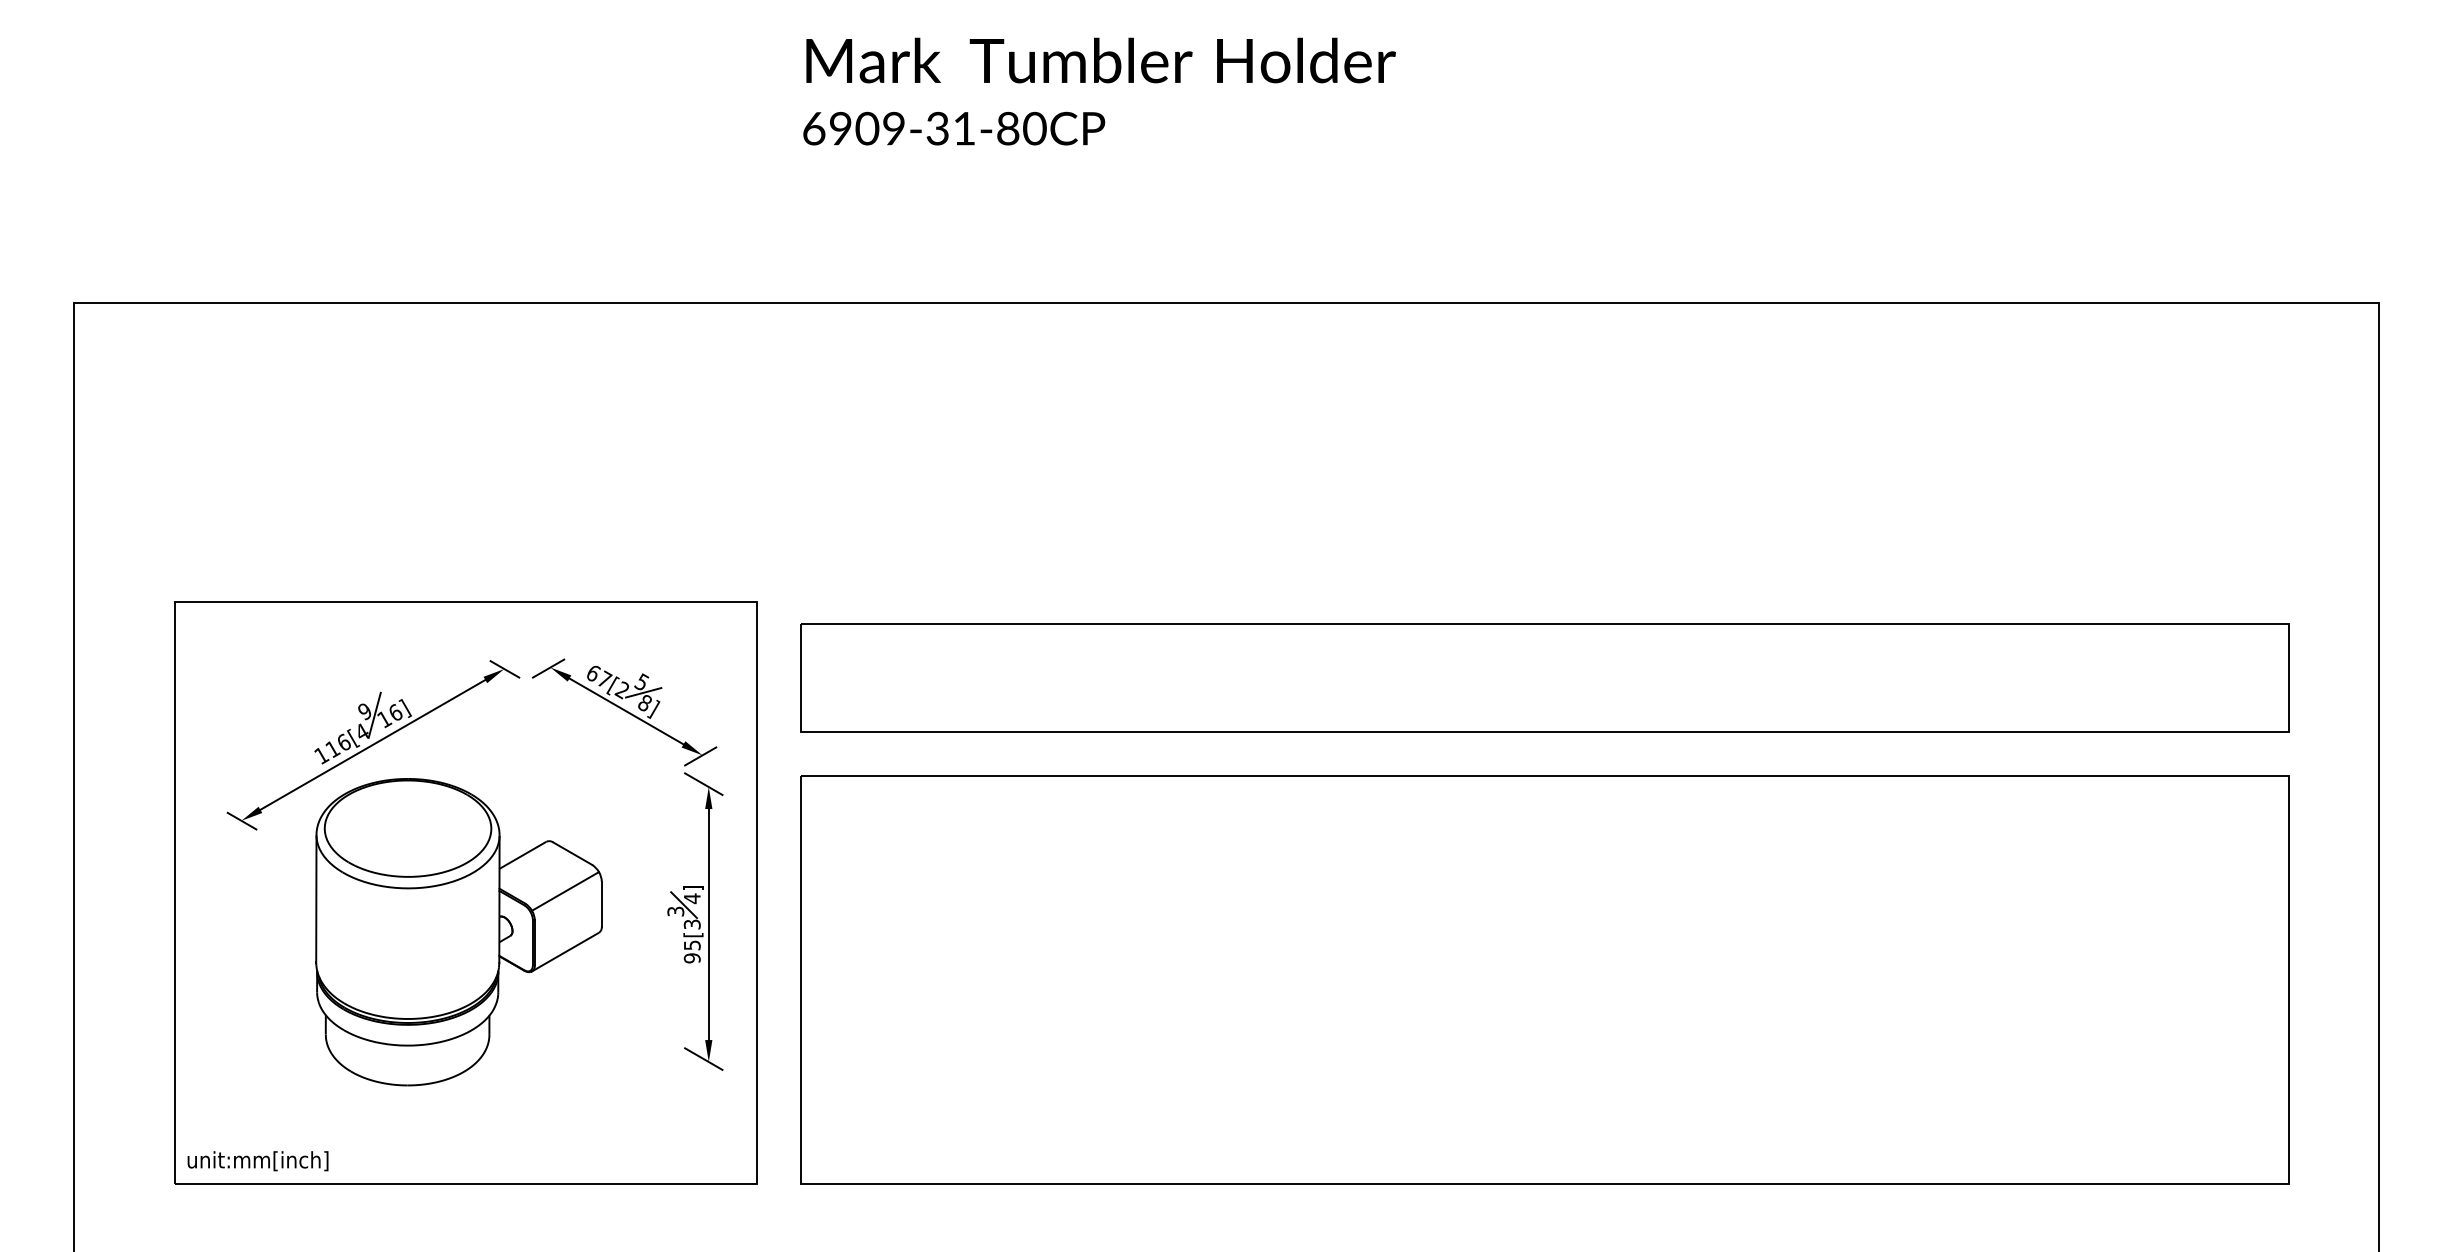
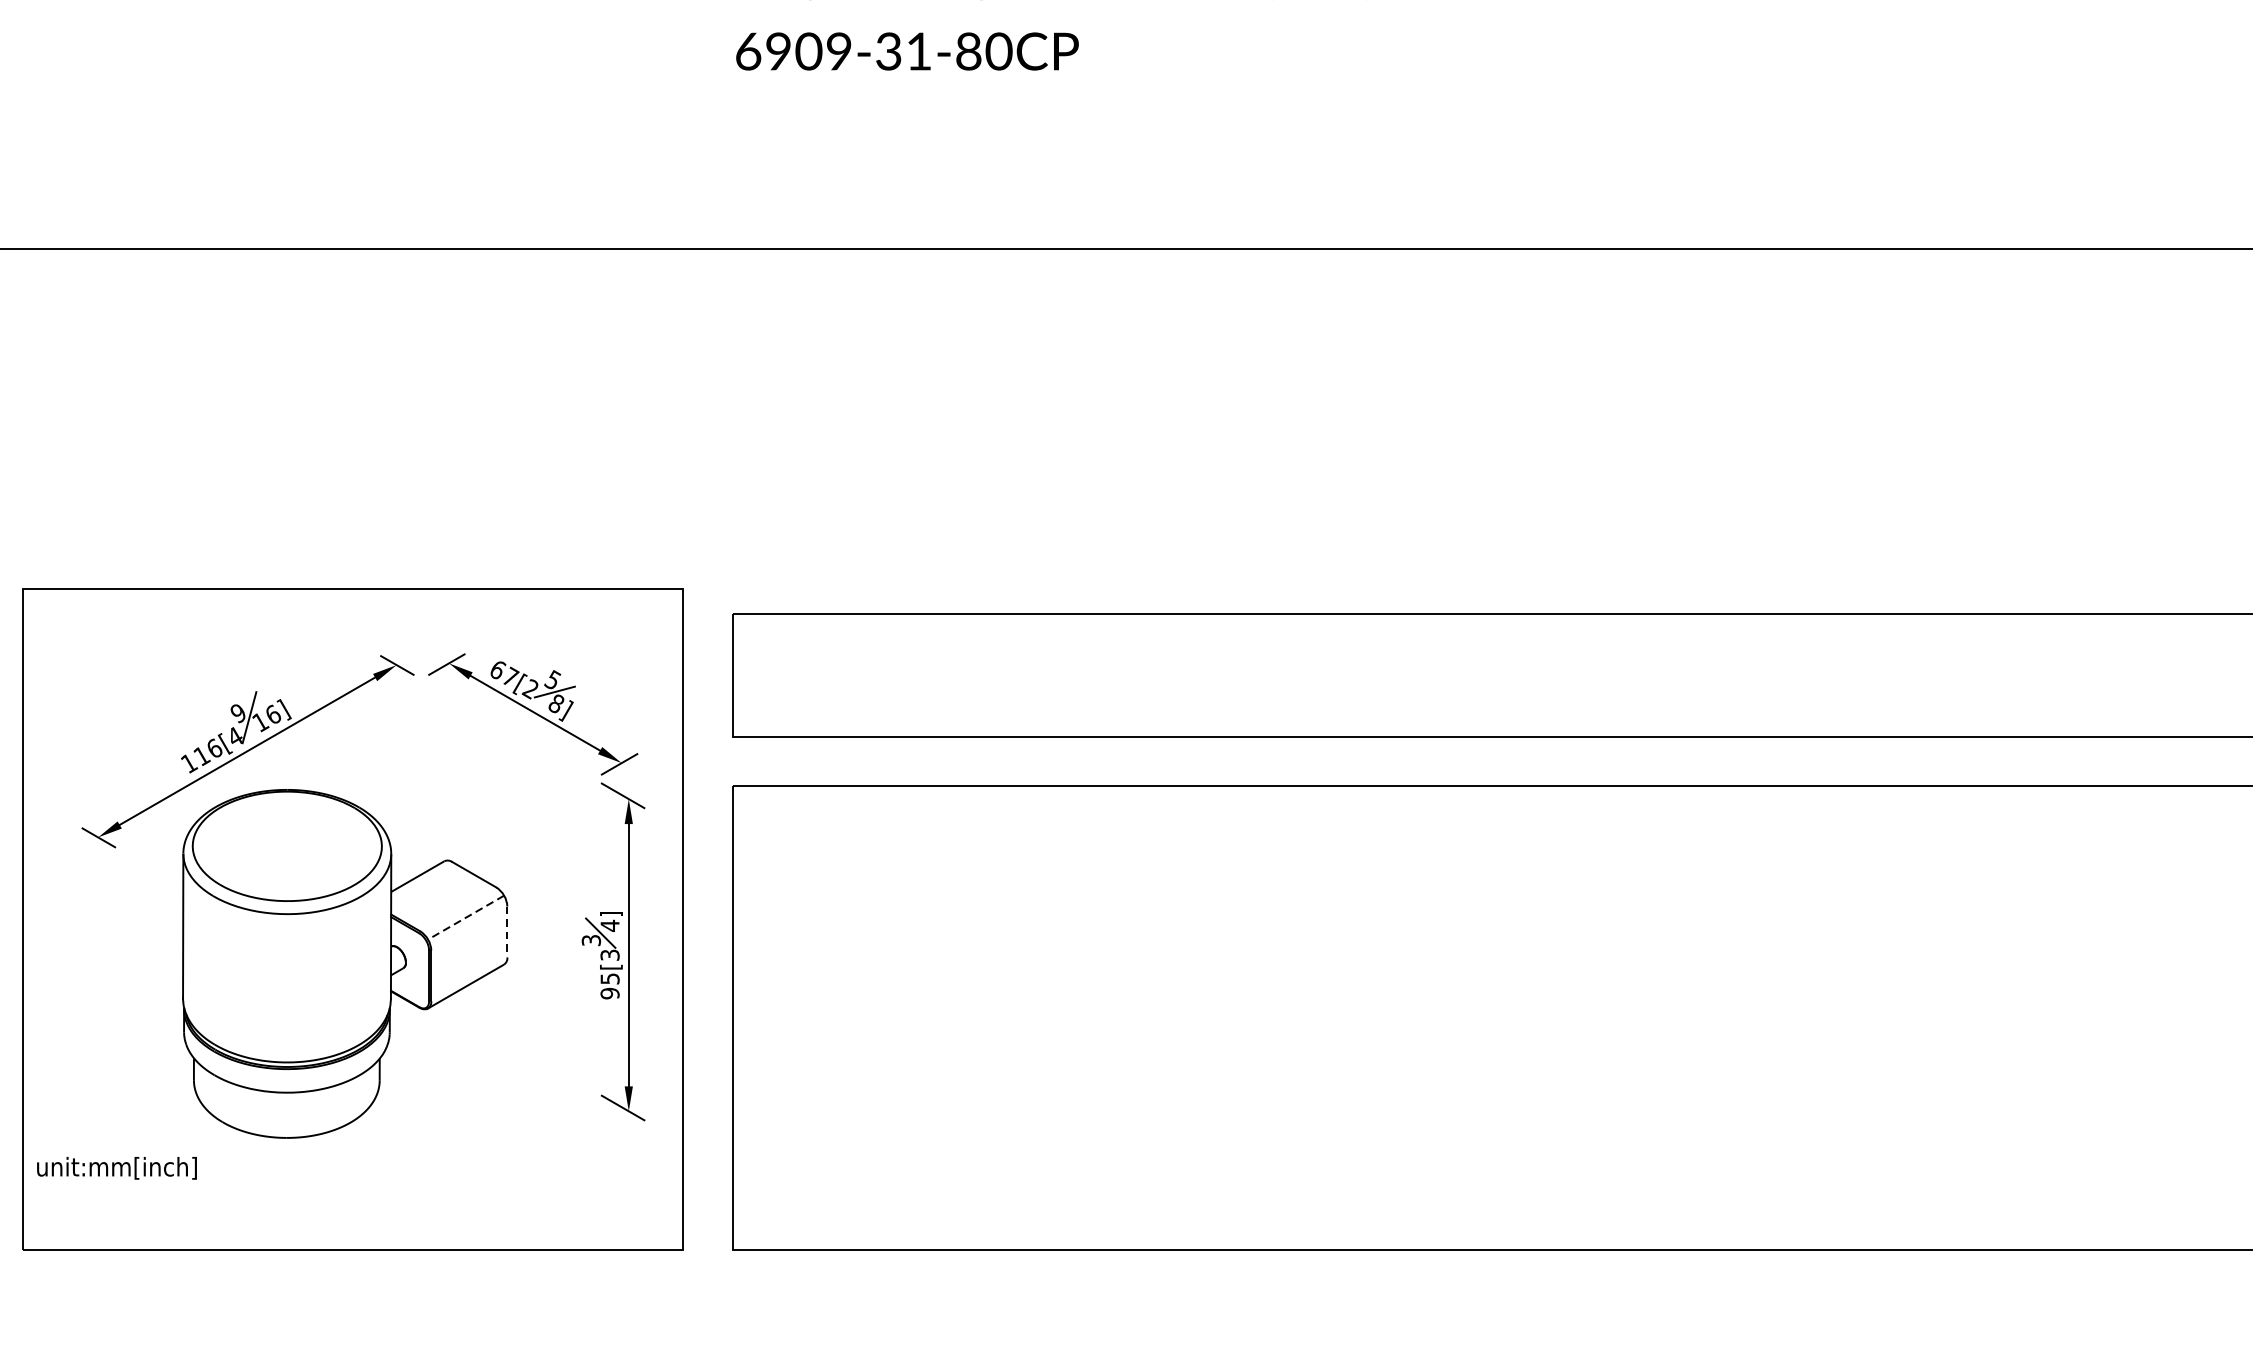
line: (565, 891) -> (466, 917), solid -> dashed
line: (601, 904) -> (506, 932), solid -> dashed
text: (257, 1161) -> (116, 1168), moved

